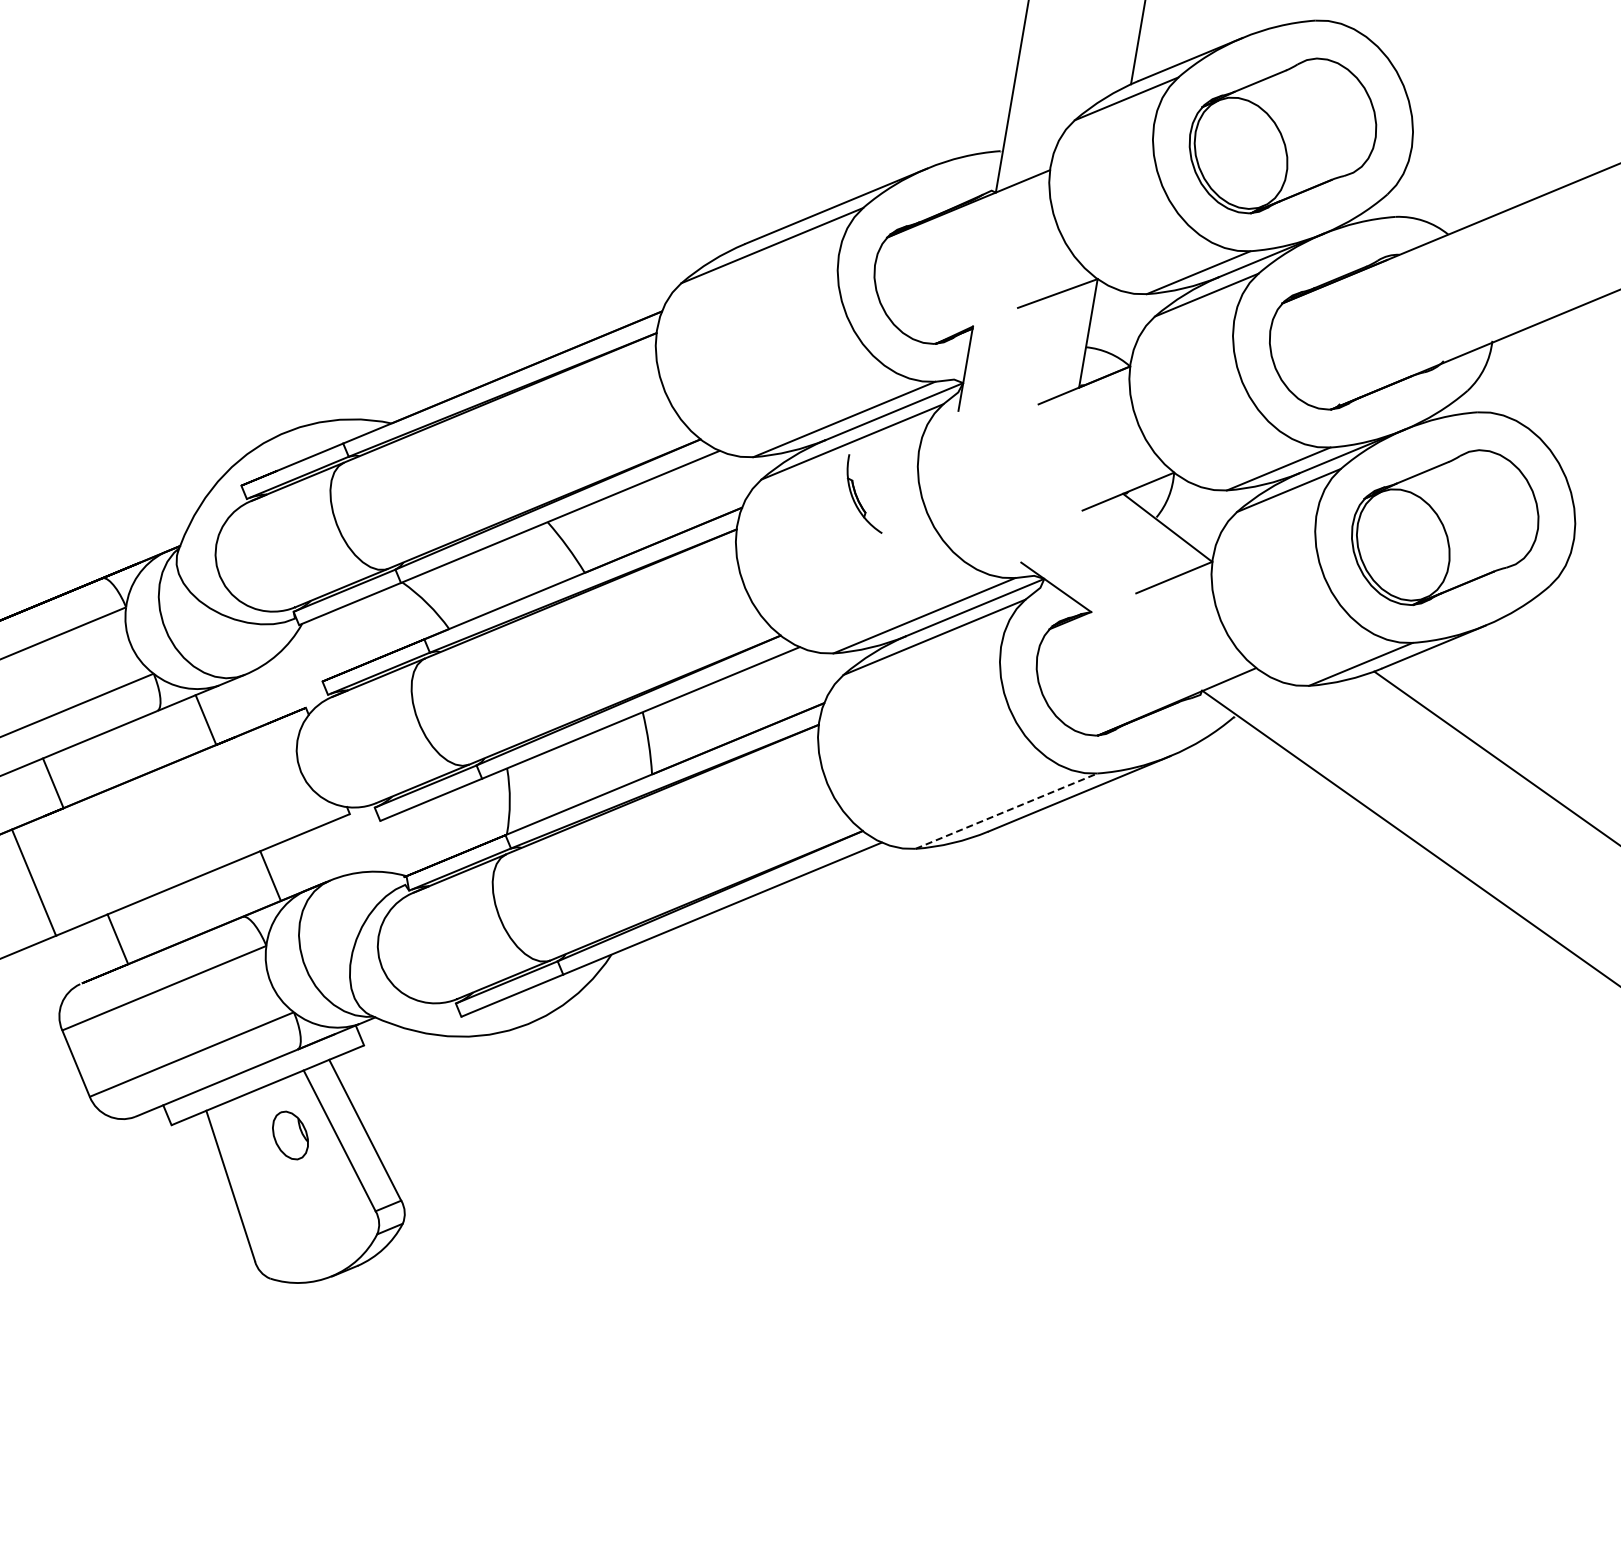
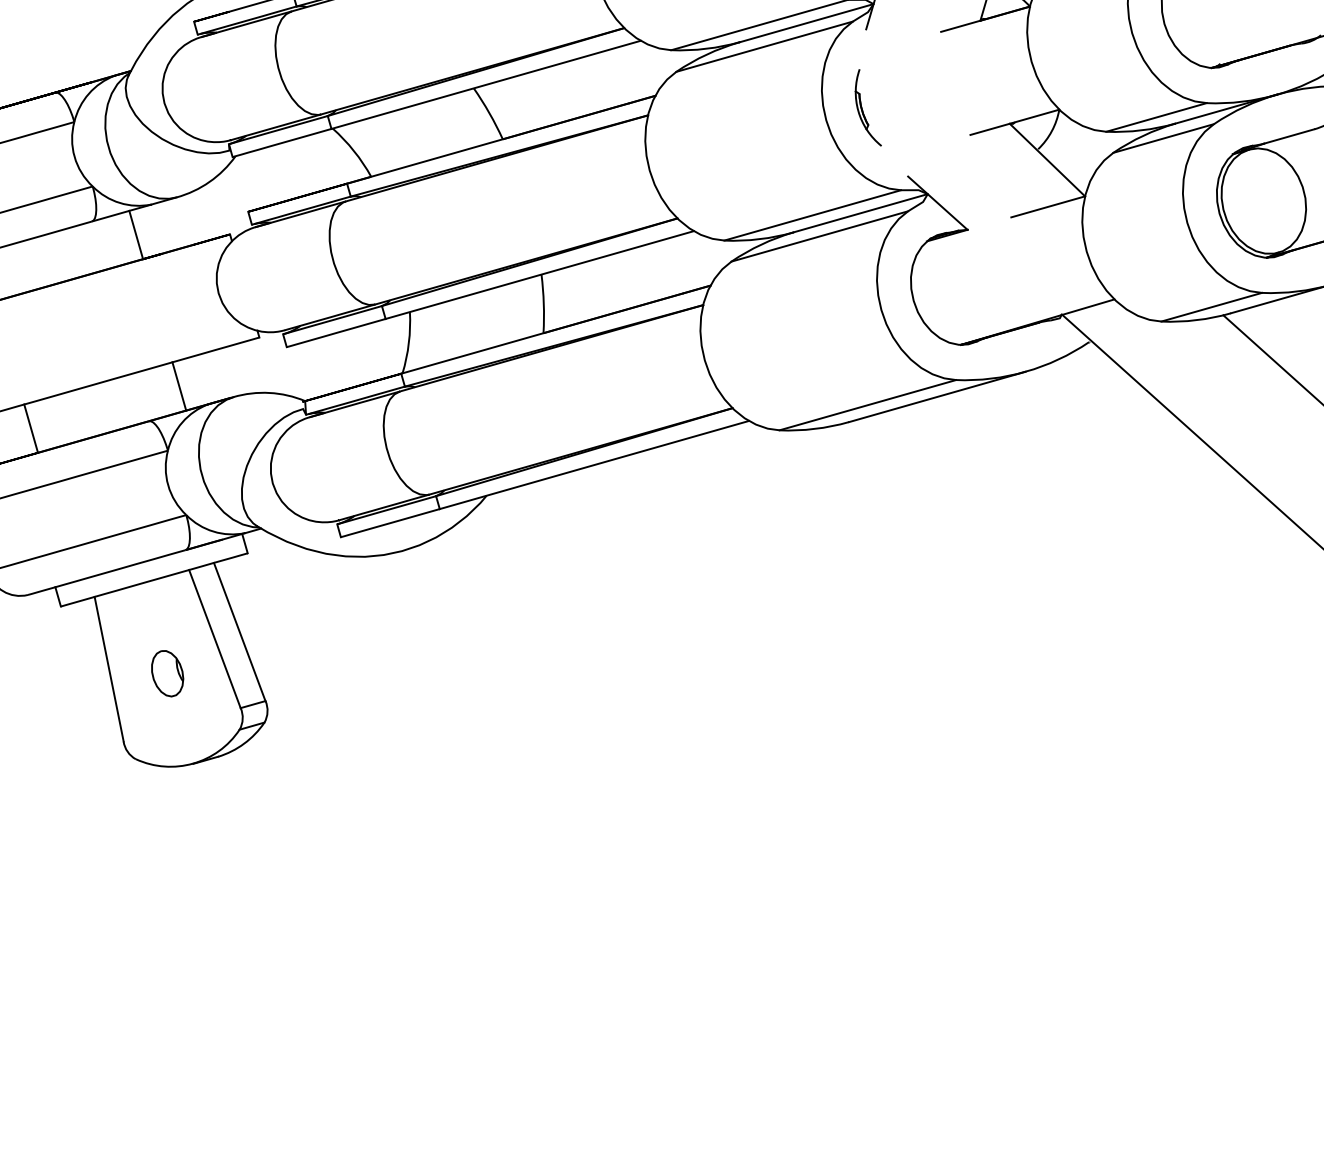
part: (858, 497) -> (863, 110), moved
line: (1007, 810) -> (868, 404), dashed -> solid
part: (290, 1135) -> (167, 673), moved

